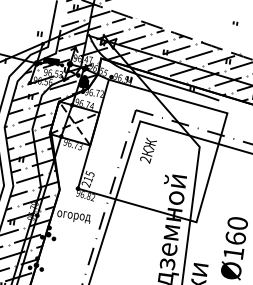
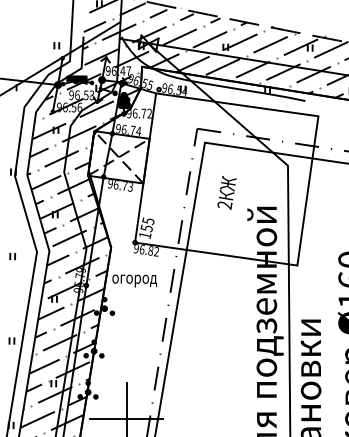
text: (148, 150) -> (226, 192), moved
text: (87, 181) -> (146, 231), 215 -> 155

